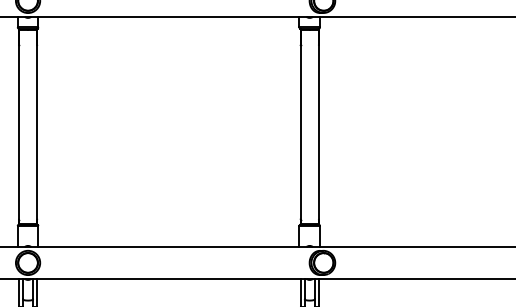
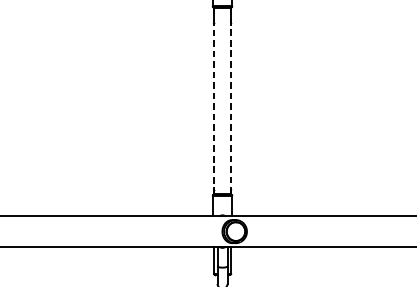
line: (300, 126) -> (213, 101), solid -> dashed
line: (318, 126) -> (230, 101), solid -> dashed

